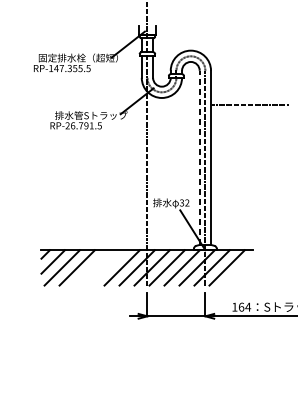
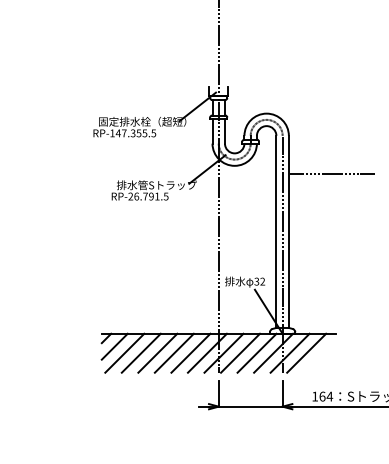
line: (199, 157) -> (276, 231), dashed -> solid
line: (91, 267) -> (157, 352), added
line: (106, 267) -> (173, 352), added

